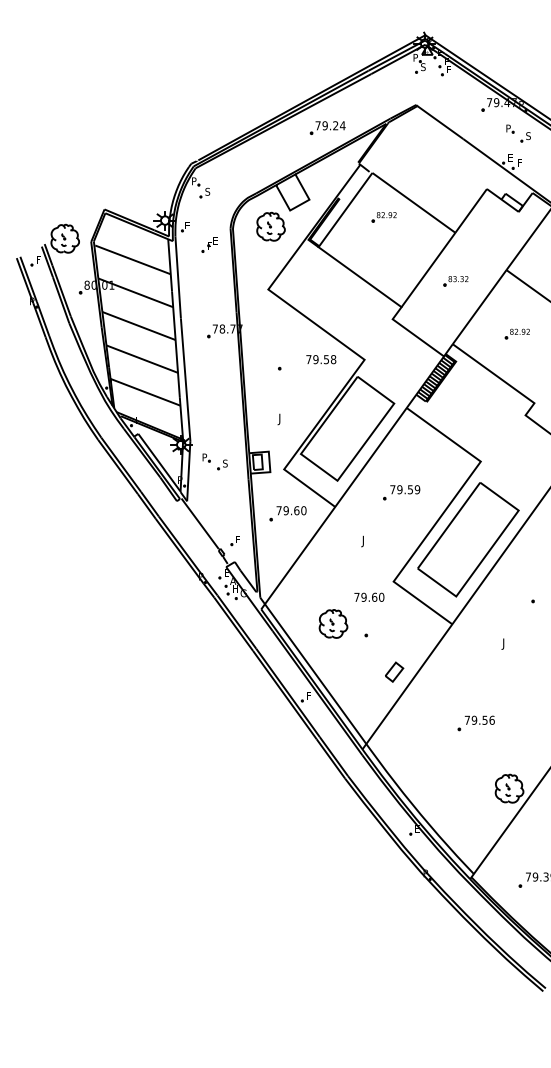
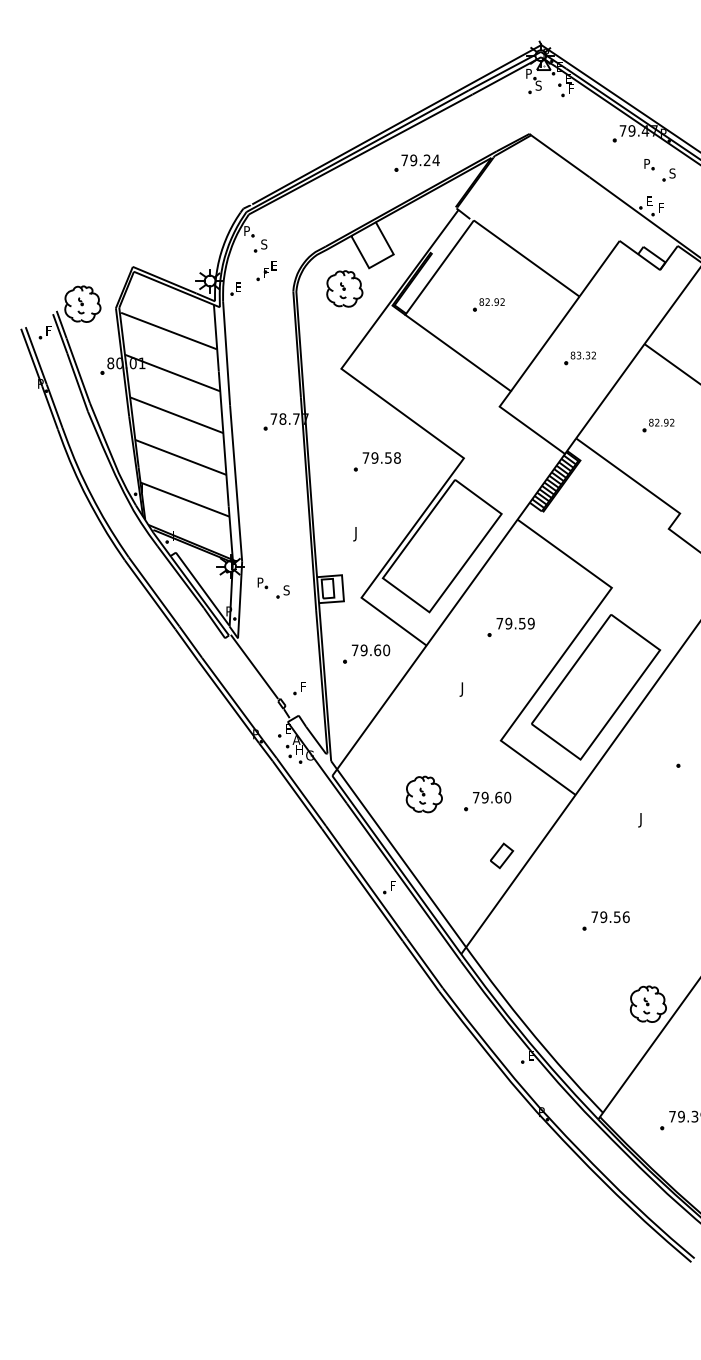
part: (383, 217) -> (488, 304), moved
part: (209, 245) -> (266, 271), moved
text: (321, 359) -> (381, 457), moved
text: (369, 597) -> (492, 797), moved

